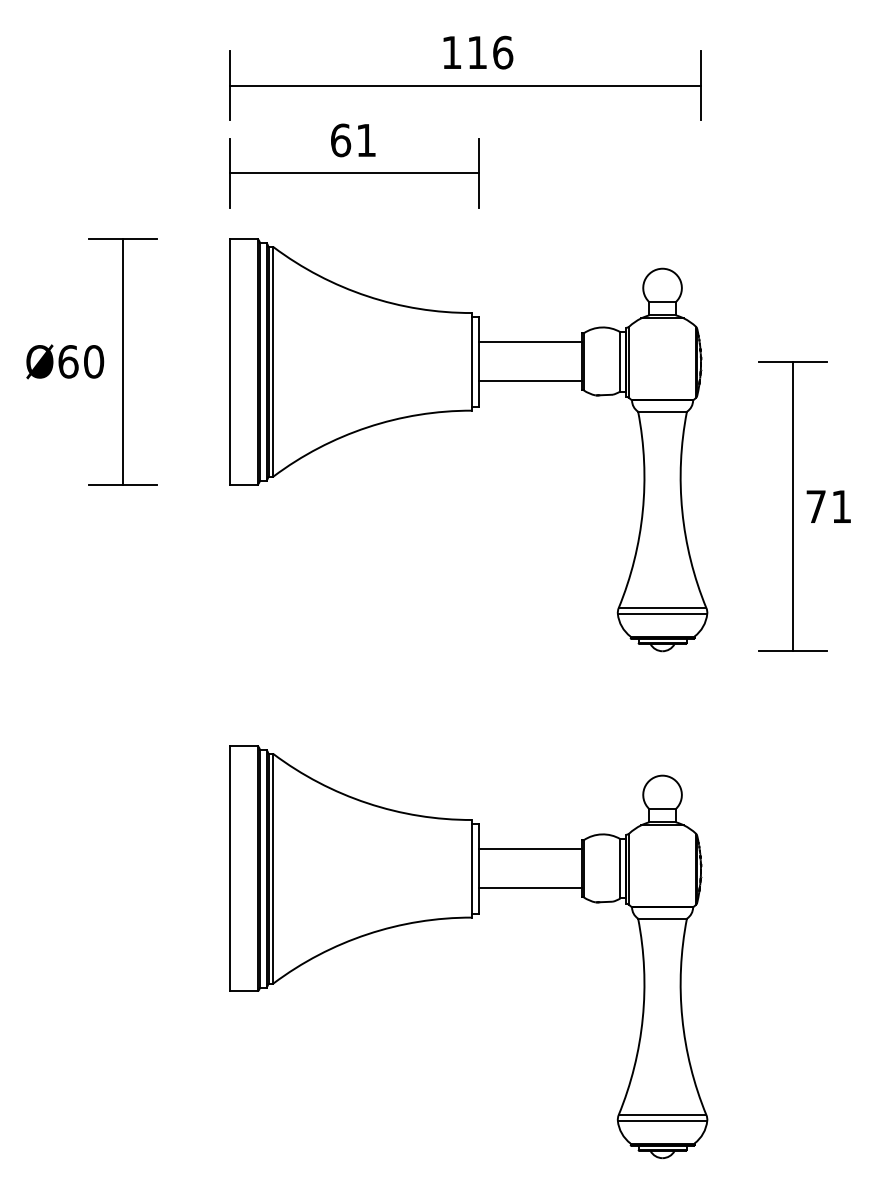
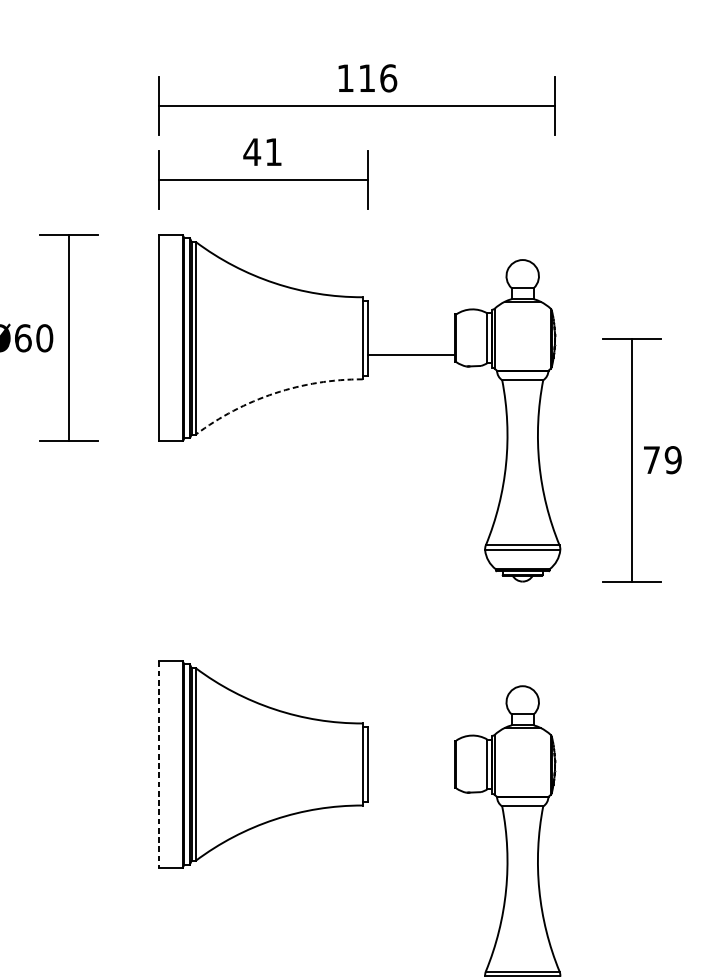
text: (340, 140) -> (251, 152), 61 -> 41
line: (529, 342) -> (410, 322), removed
arc: (367, 427) -> (274, 393), solid -> dashed
text: (841, 506) -> (673, 459), 71 -> 79
line: (529, 849) -> (410, 748), removed
line: (230, 868) -> (159, 764), solid -> dashed
line: (529, 888) -> (410, 781), removed

